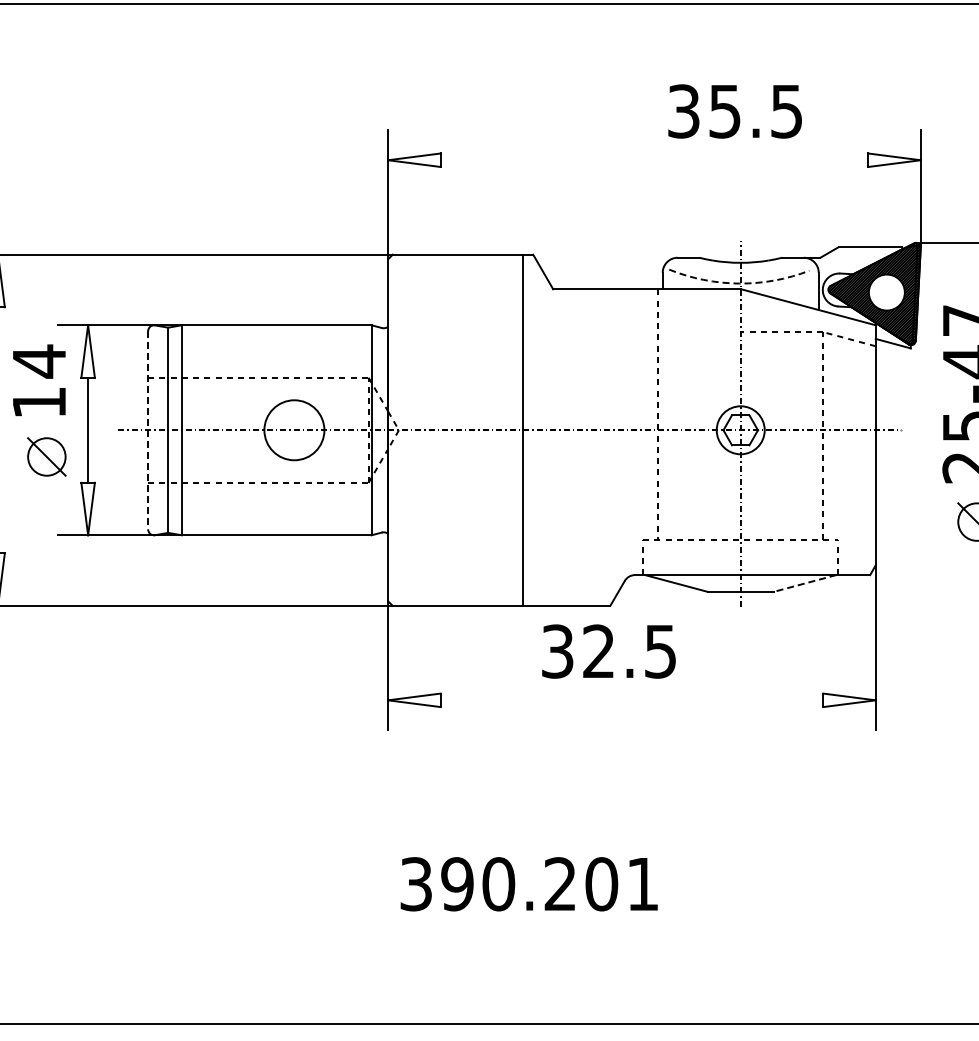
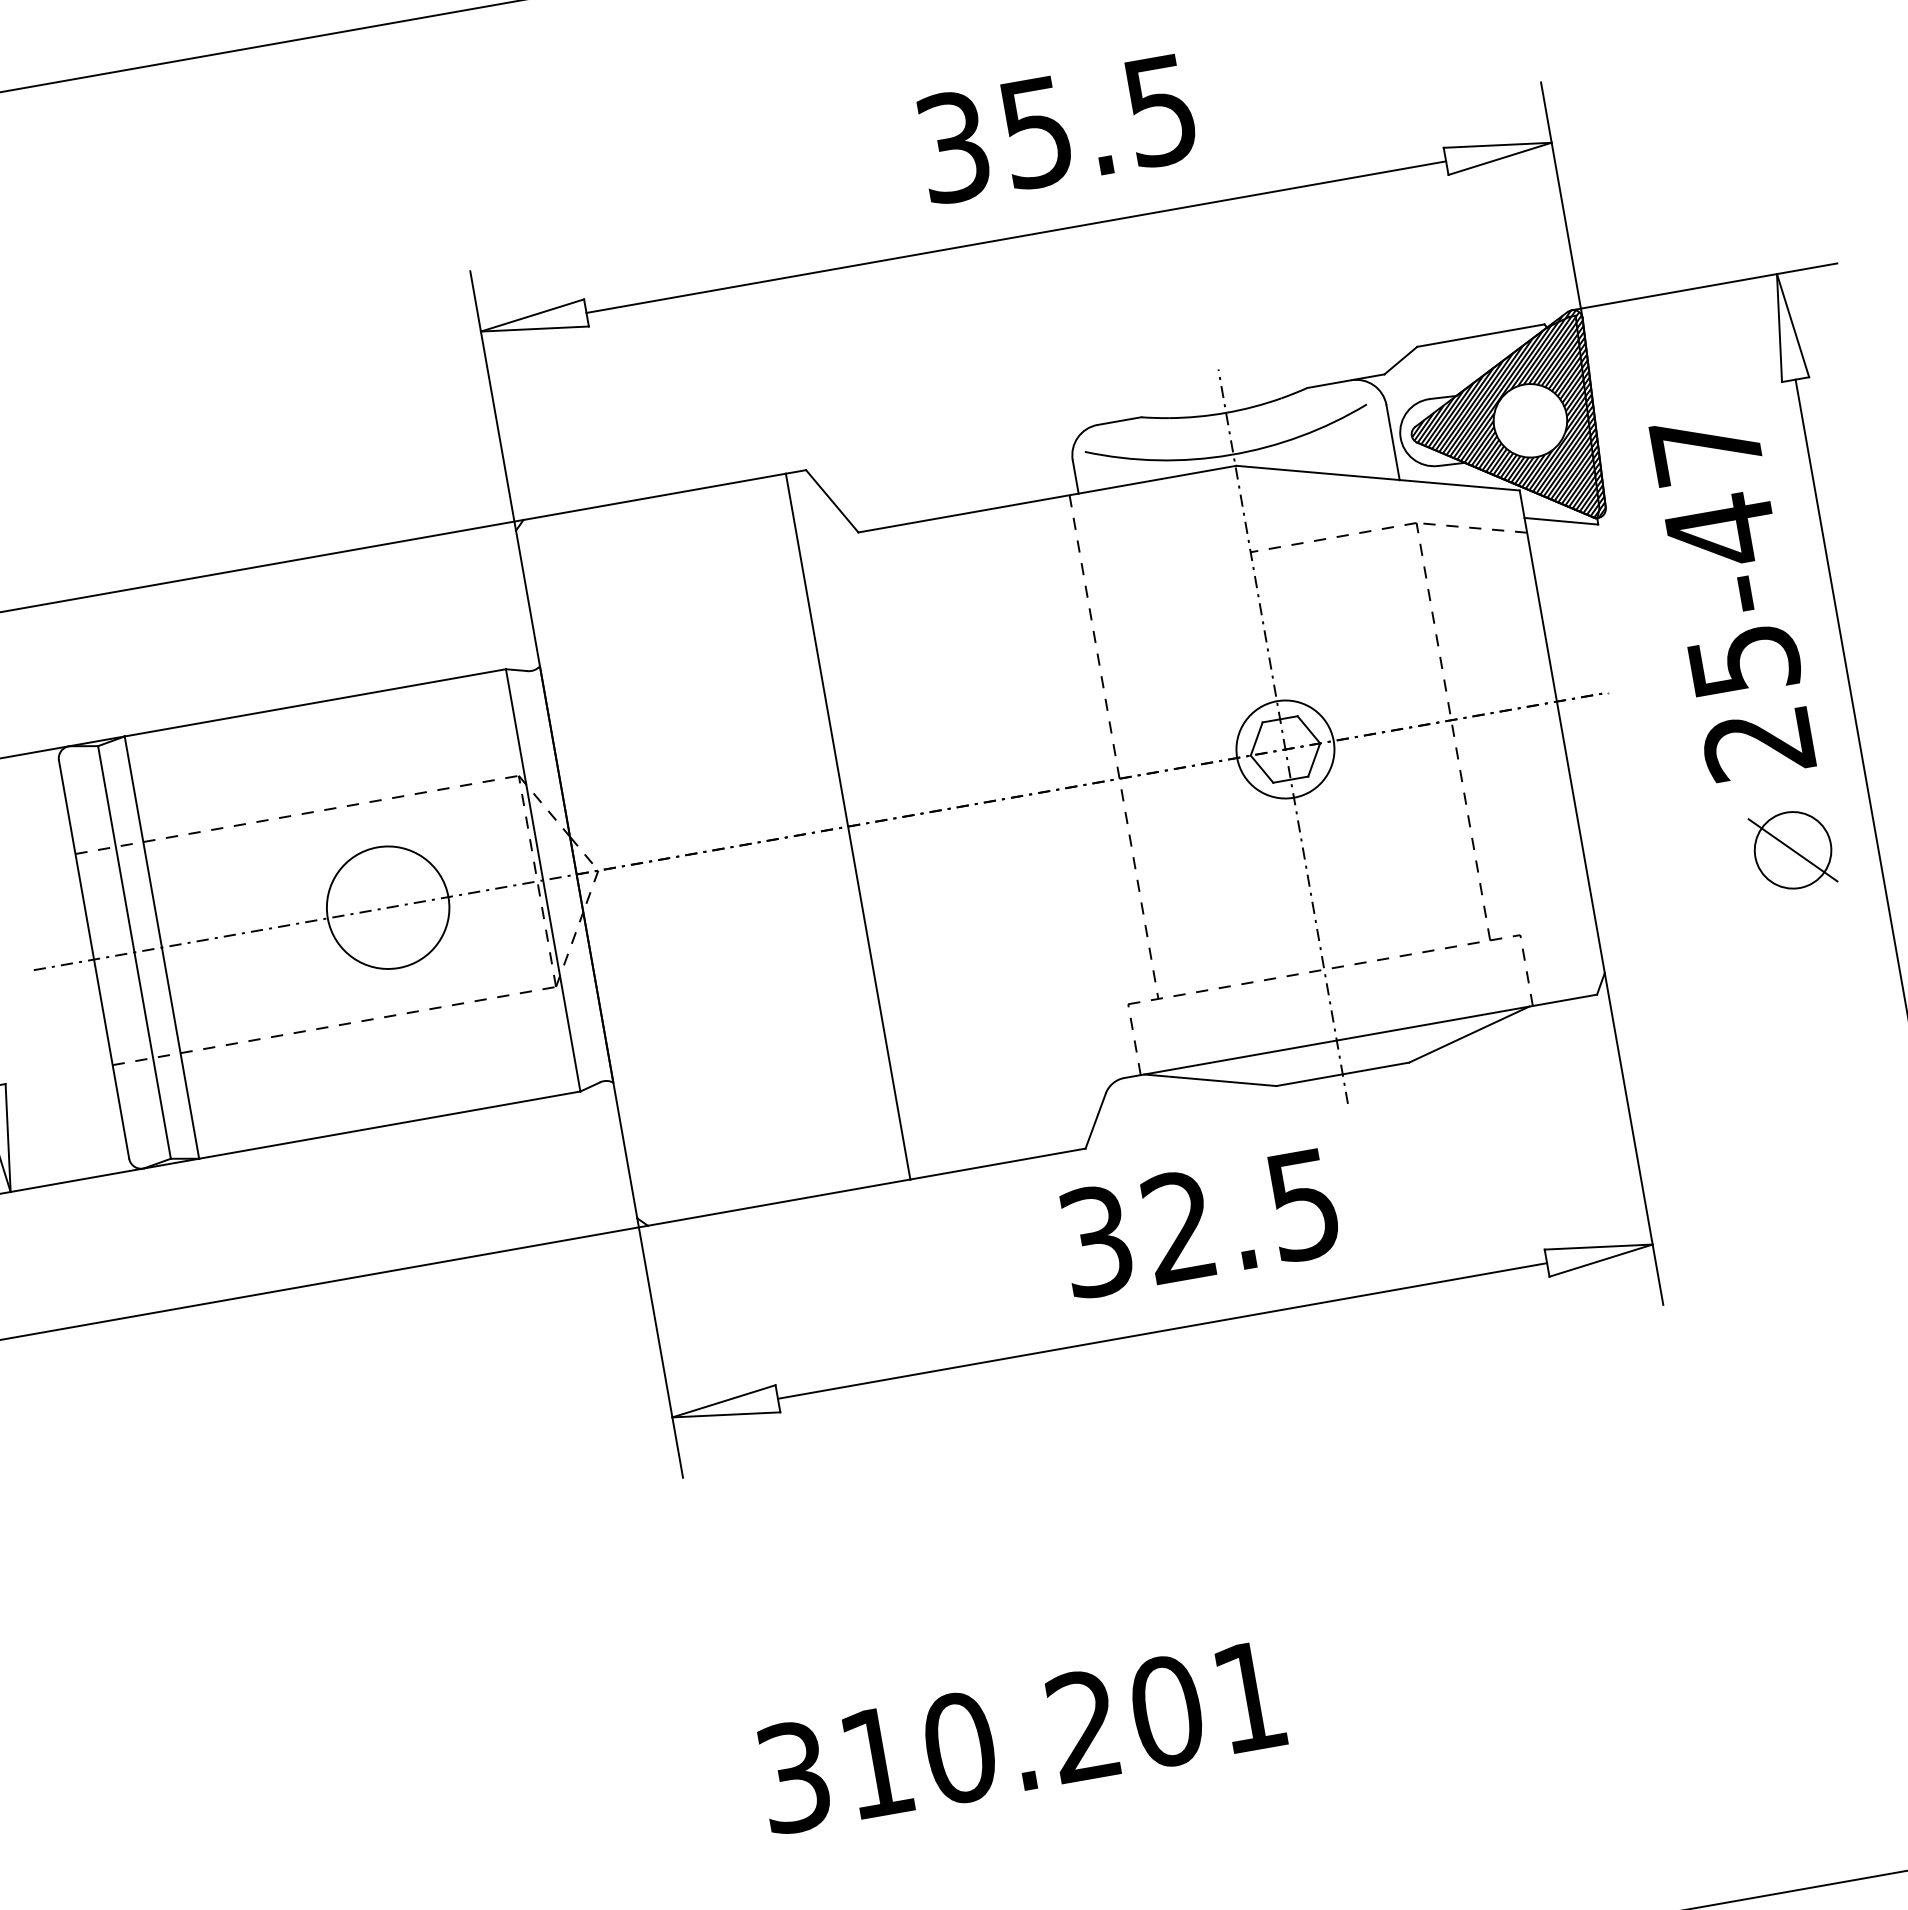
text: (734, 111) -> (1055, 129), moved
line: (654, 160) -> (1016, 237), added
arc: (739, 283) -> (1230, 454), dashed -> solid
line: (148, 430) -> (94, 959), dashed -> solid
line: (804, 583) -> (1467, 1034), dashed -> solid
text: (608, 651) -> (1198, 1223), moved
line: (631, 700) -> (1161, 1331), added
text: (457, 884) -> (877, 1763), 390.201 -> 310.201

